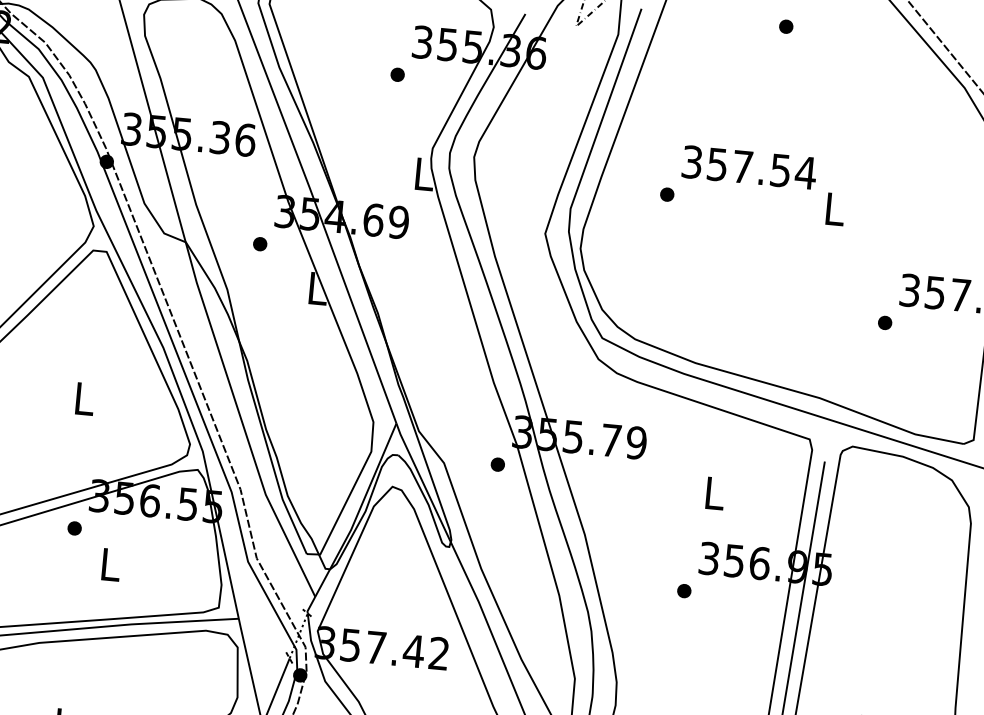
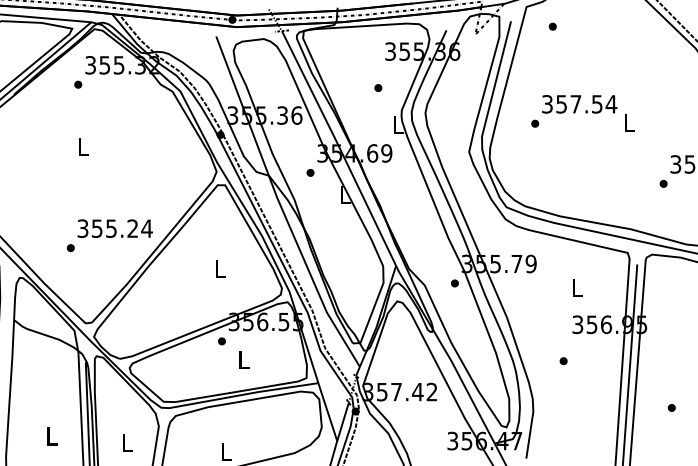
part: (785, 26) -> (552, 26), moved
part: (397, 73) -> (378, 87), moved
part: (683, 591) -> (563, 361), moved

